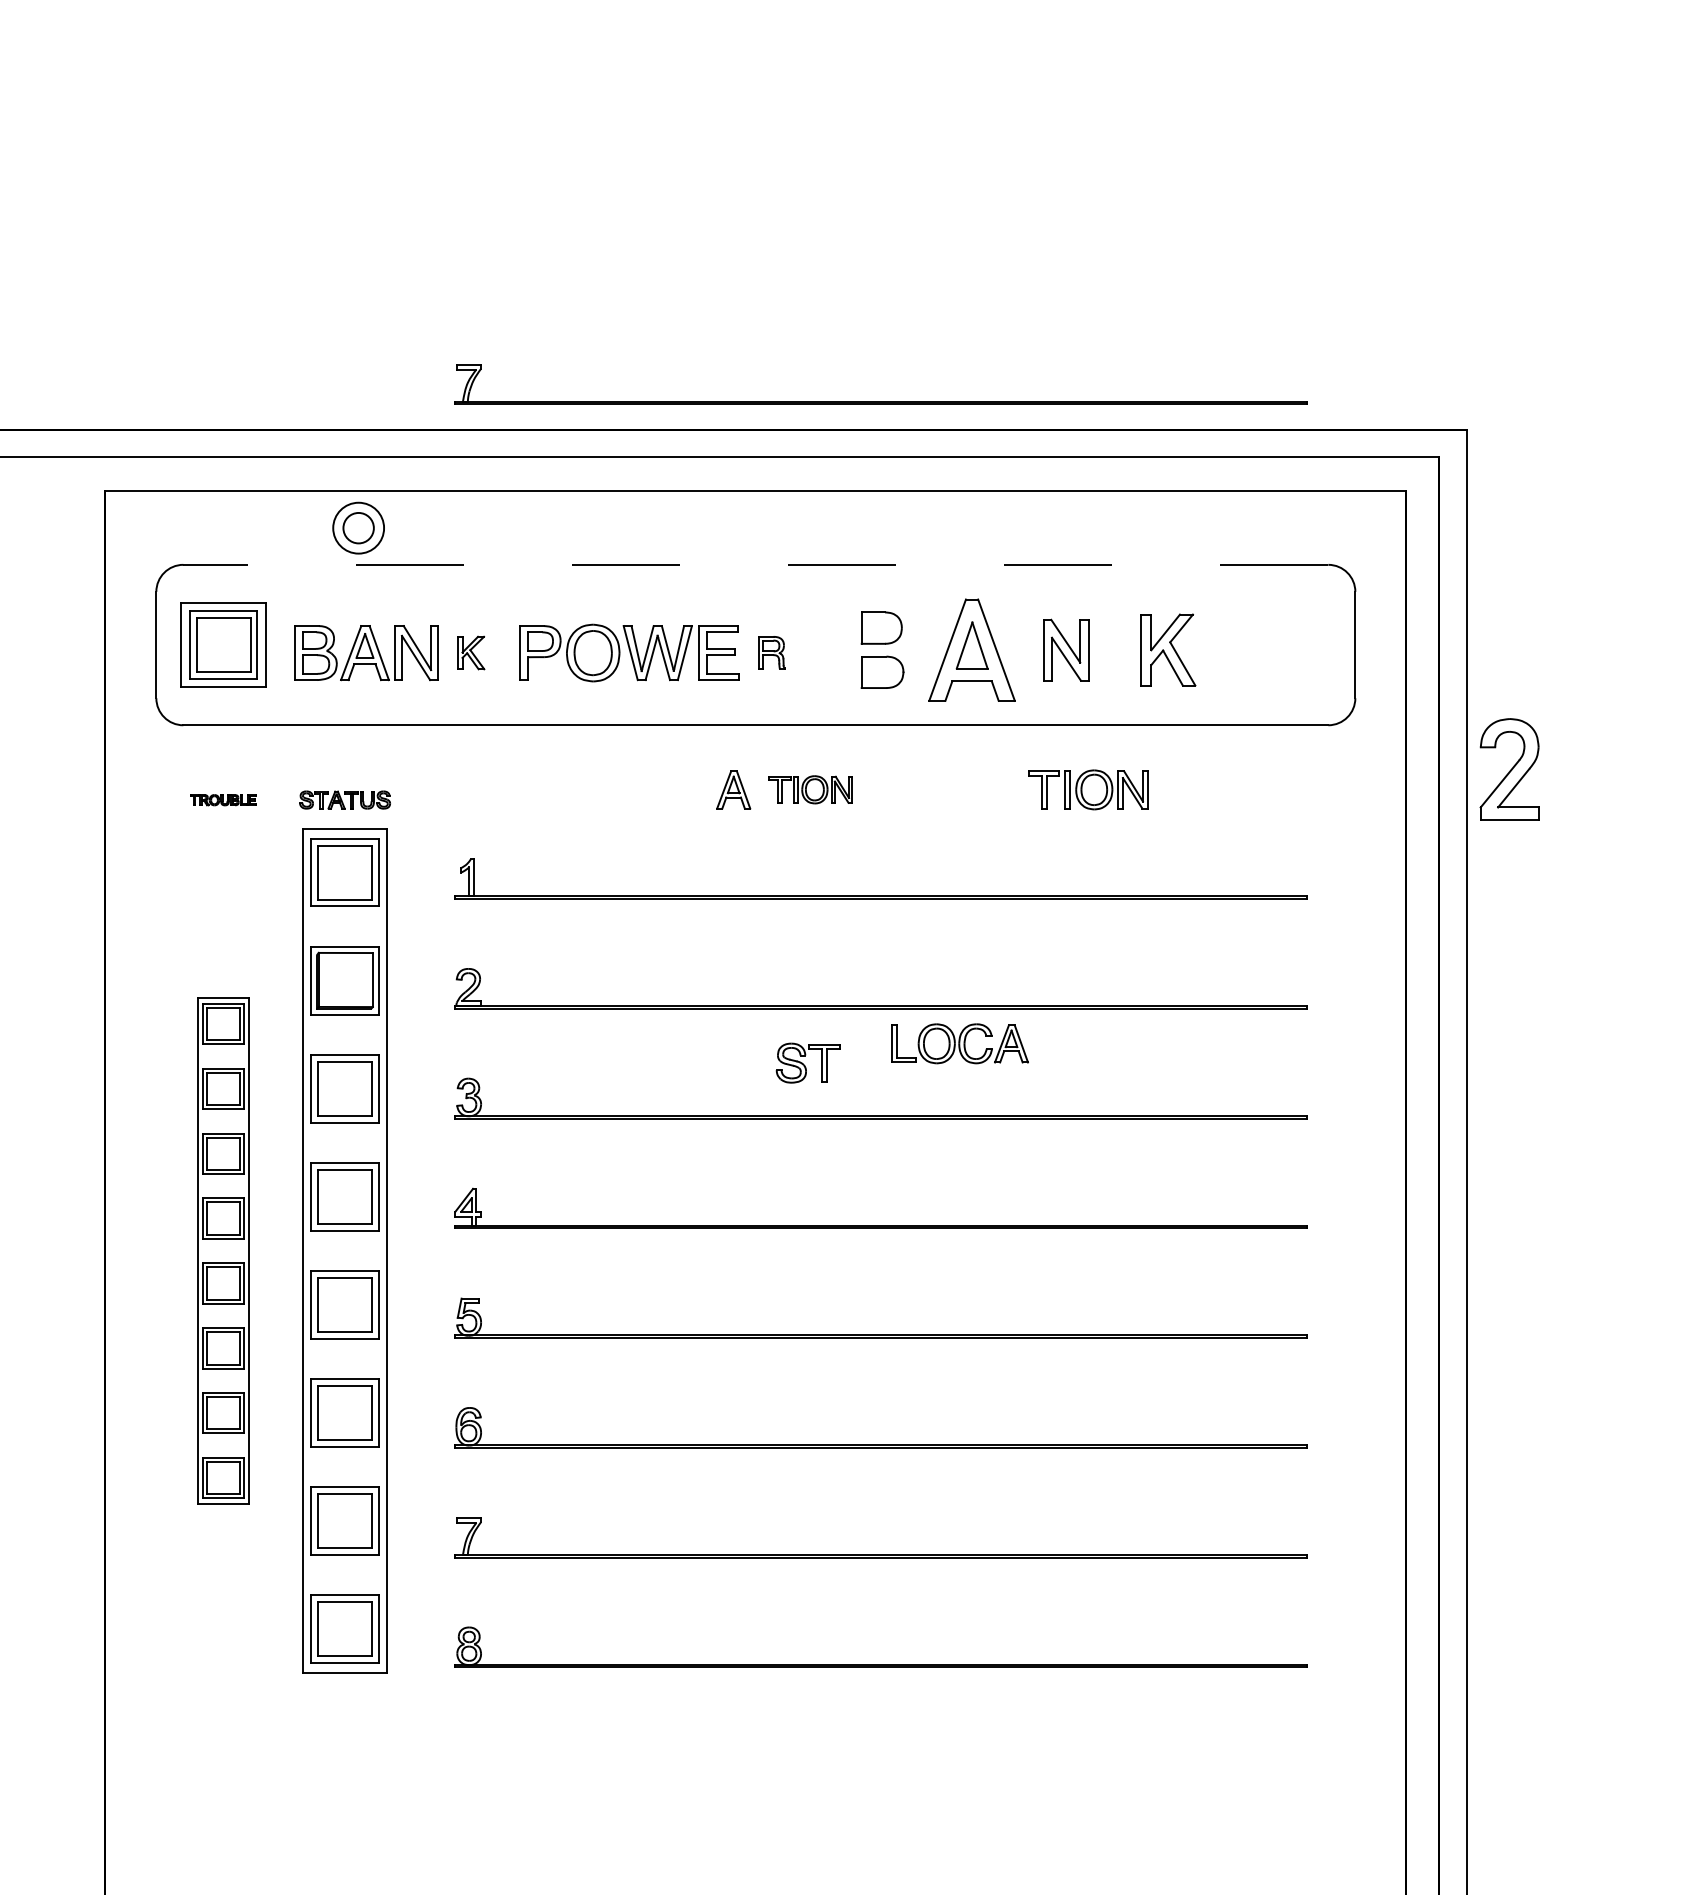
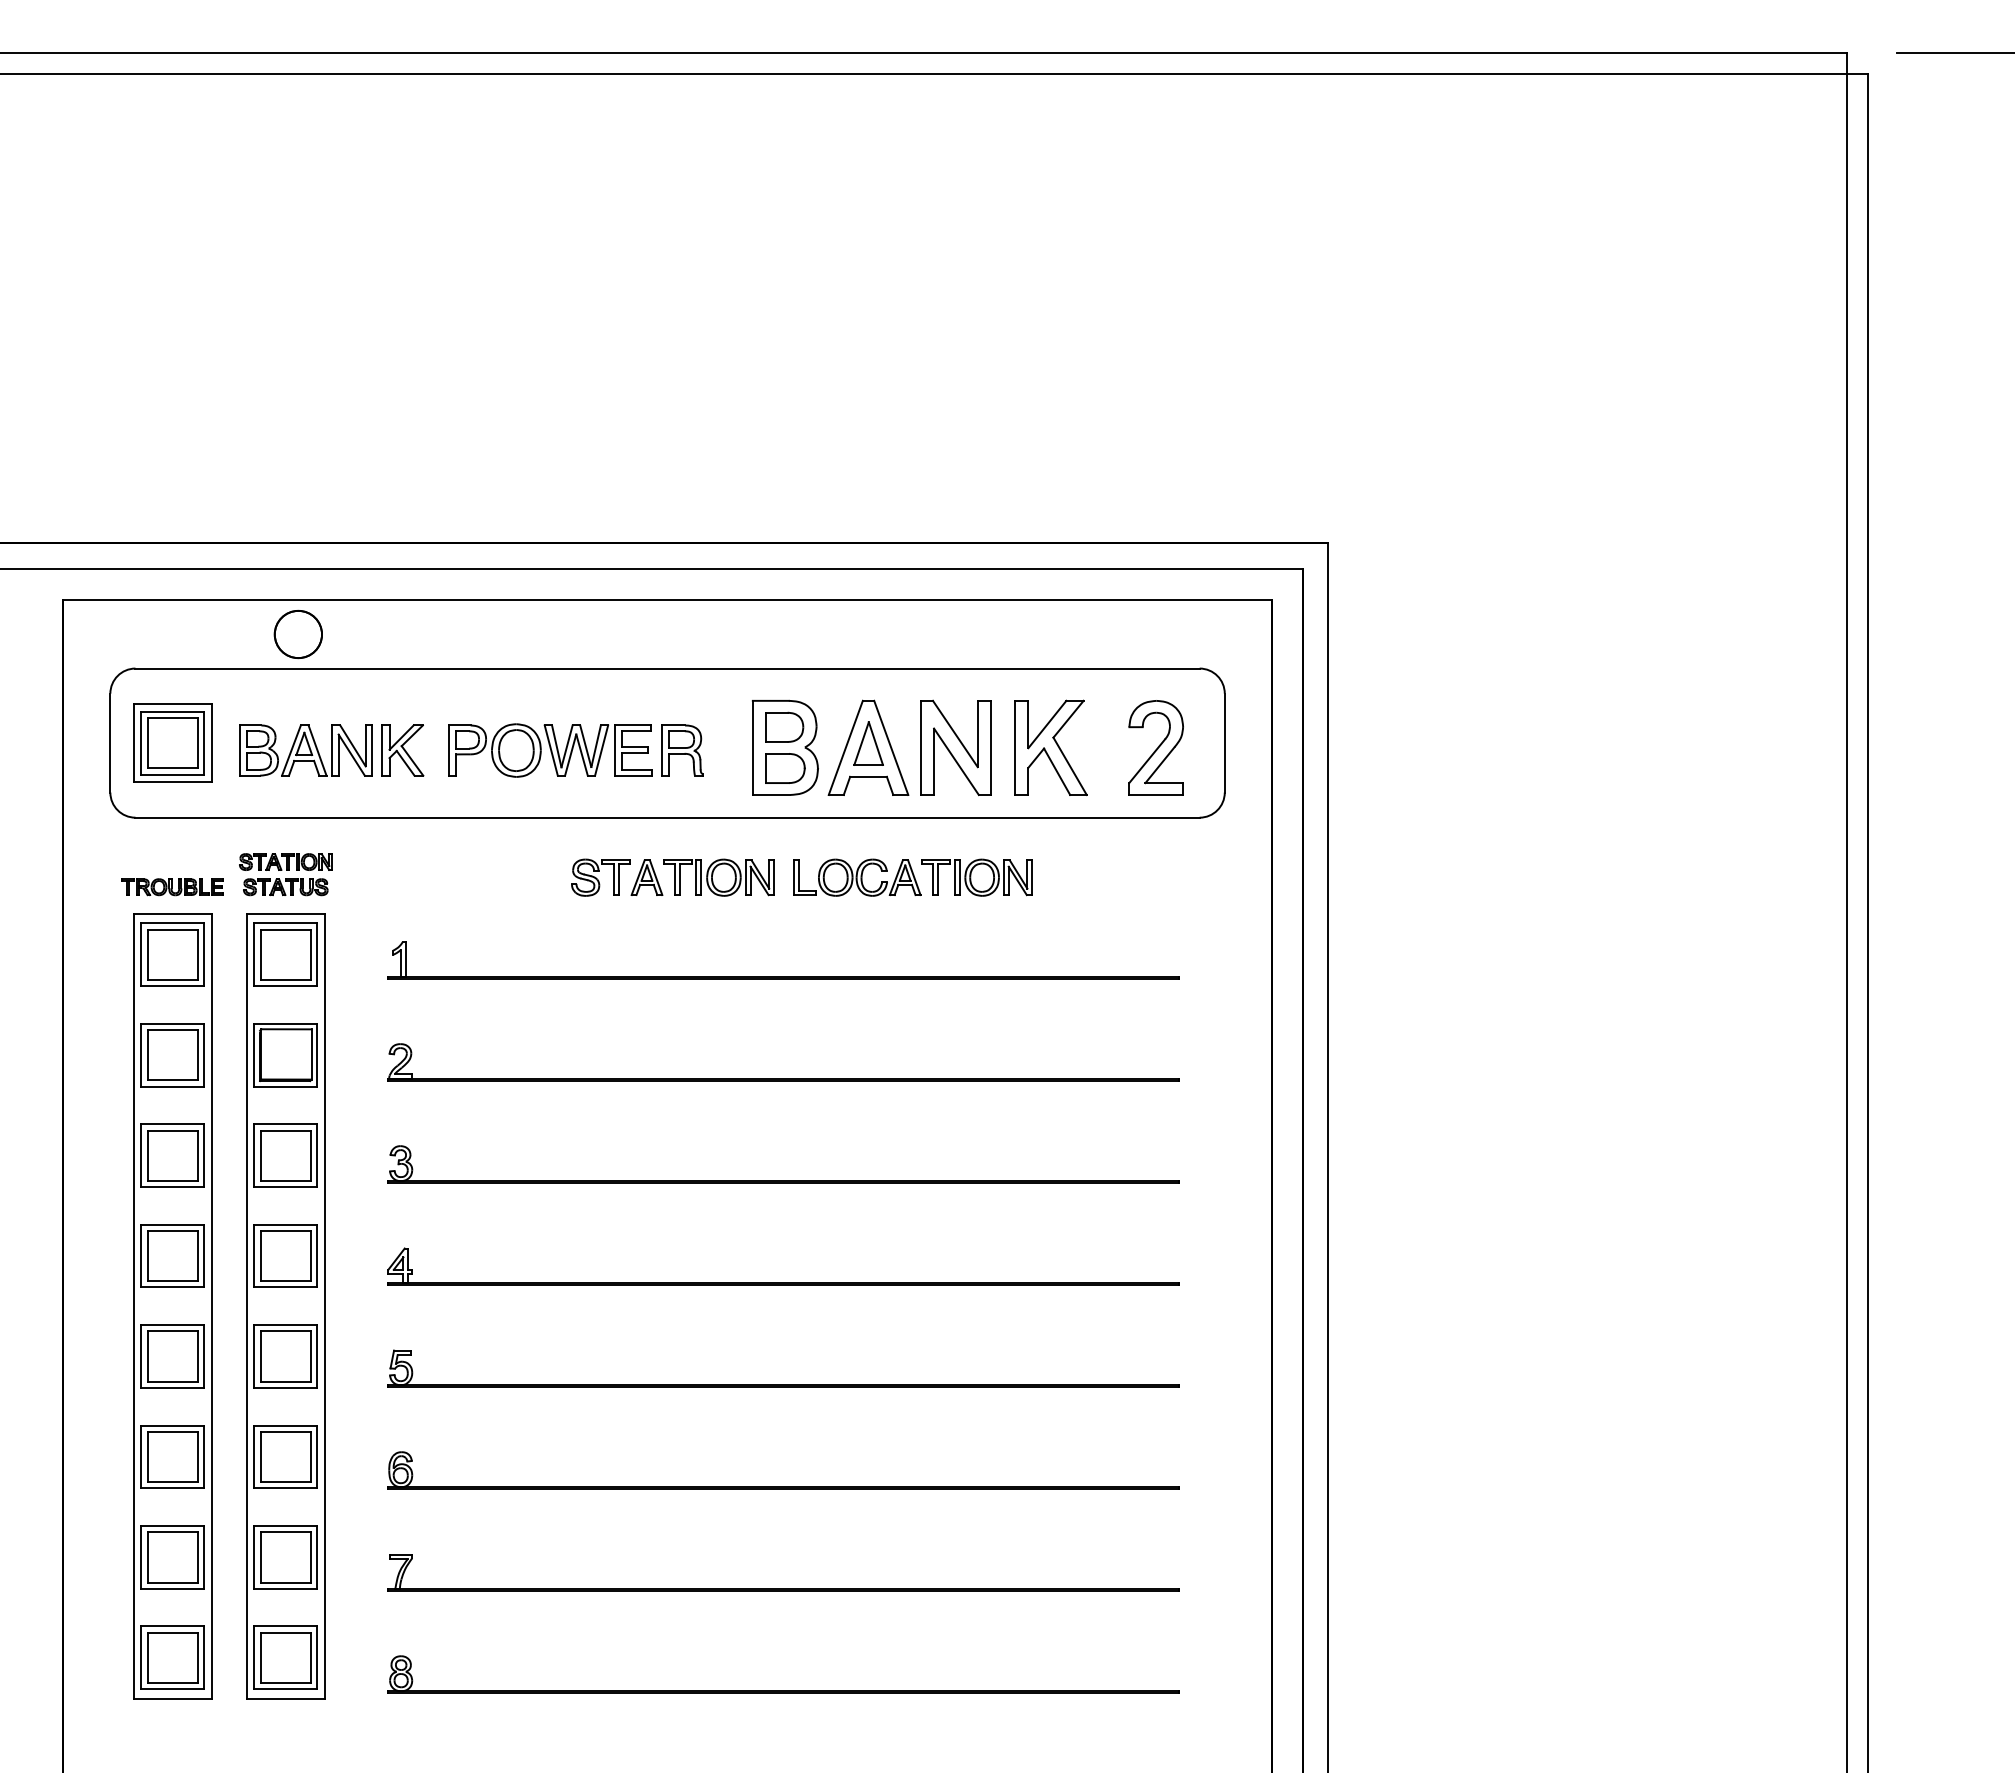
part: (880, 401) -> (783, 516), removed
circle: (358, 528) -> (298, 634), size x1.67
line: (755, 564) -> (667, 668), dashed -> solid
part: (881, 649) -> (784, 747), added
part: (1065, 649) -> (955, 747), size x1.67
part: (1167, 649) -> (1050, 747), size x1.43
part: (470, 652) -> (402, 750), size x1.67
part: (771, 652) -> (682, 750), size x1.67
part: (1508, 769) -> (1155, 747), moved
part: (344, 772) -> (285, 861), added
part: (810, 789) -> (718, 877), size x1.43
part: (223, 800) -> (172, 887), size x1.67
part: (960, 1043) -> (857, 877), moved
part: (807, 1062) -> (600, 877), moved
part: (223, 1251) -> (172, 1306), size x1.67

